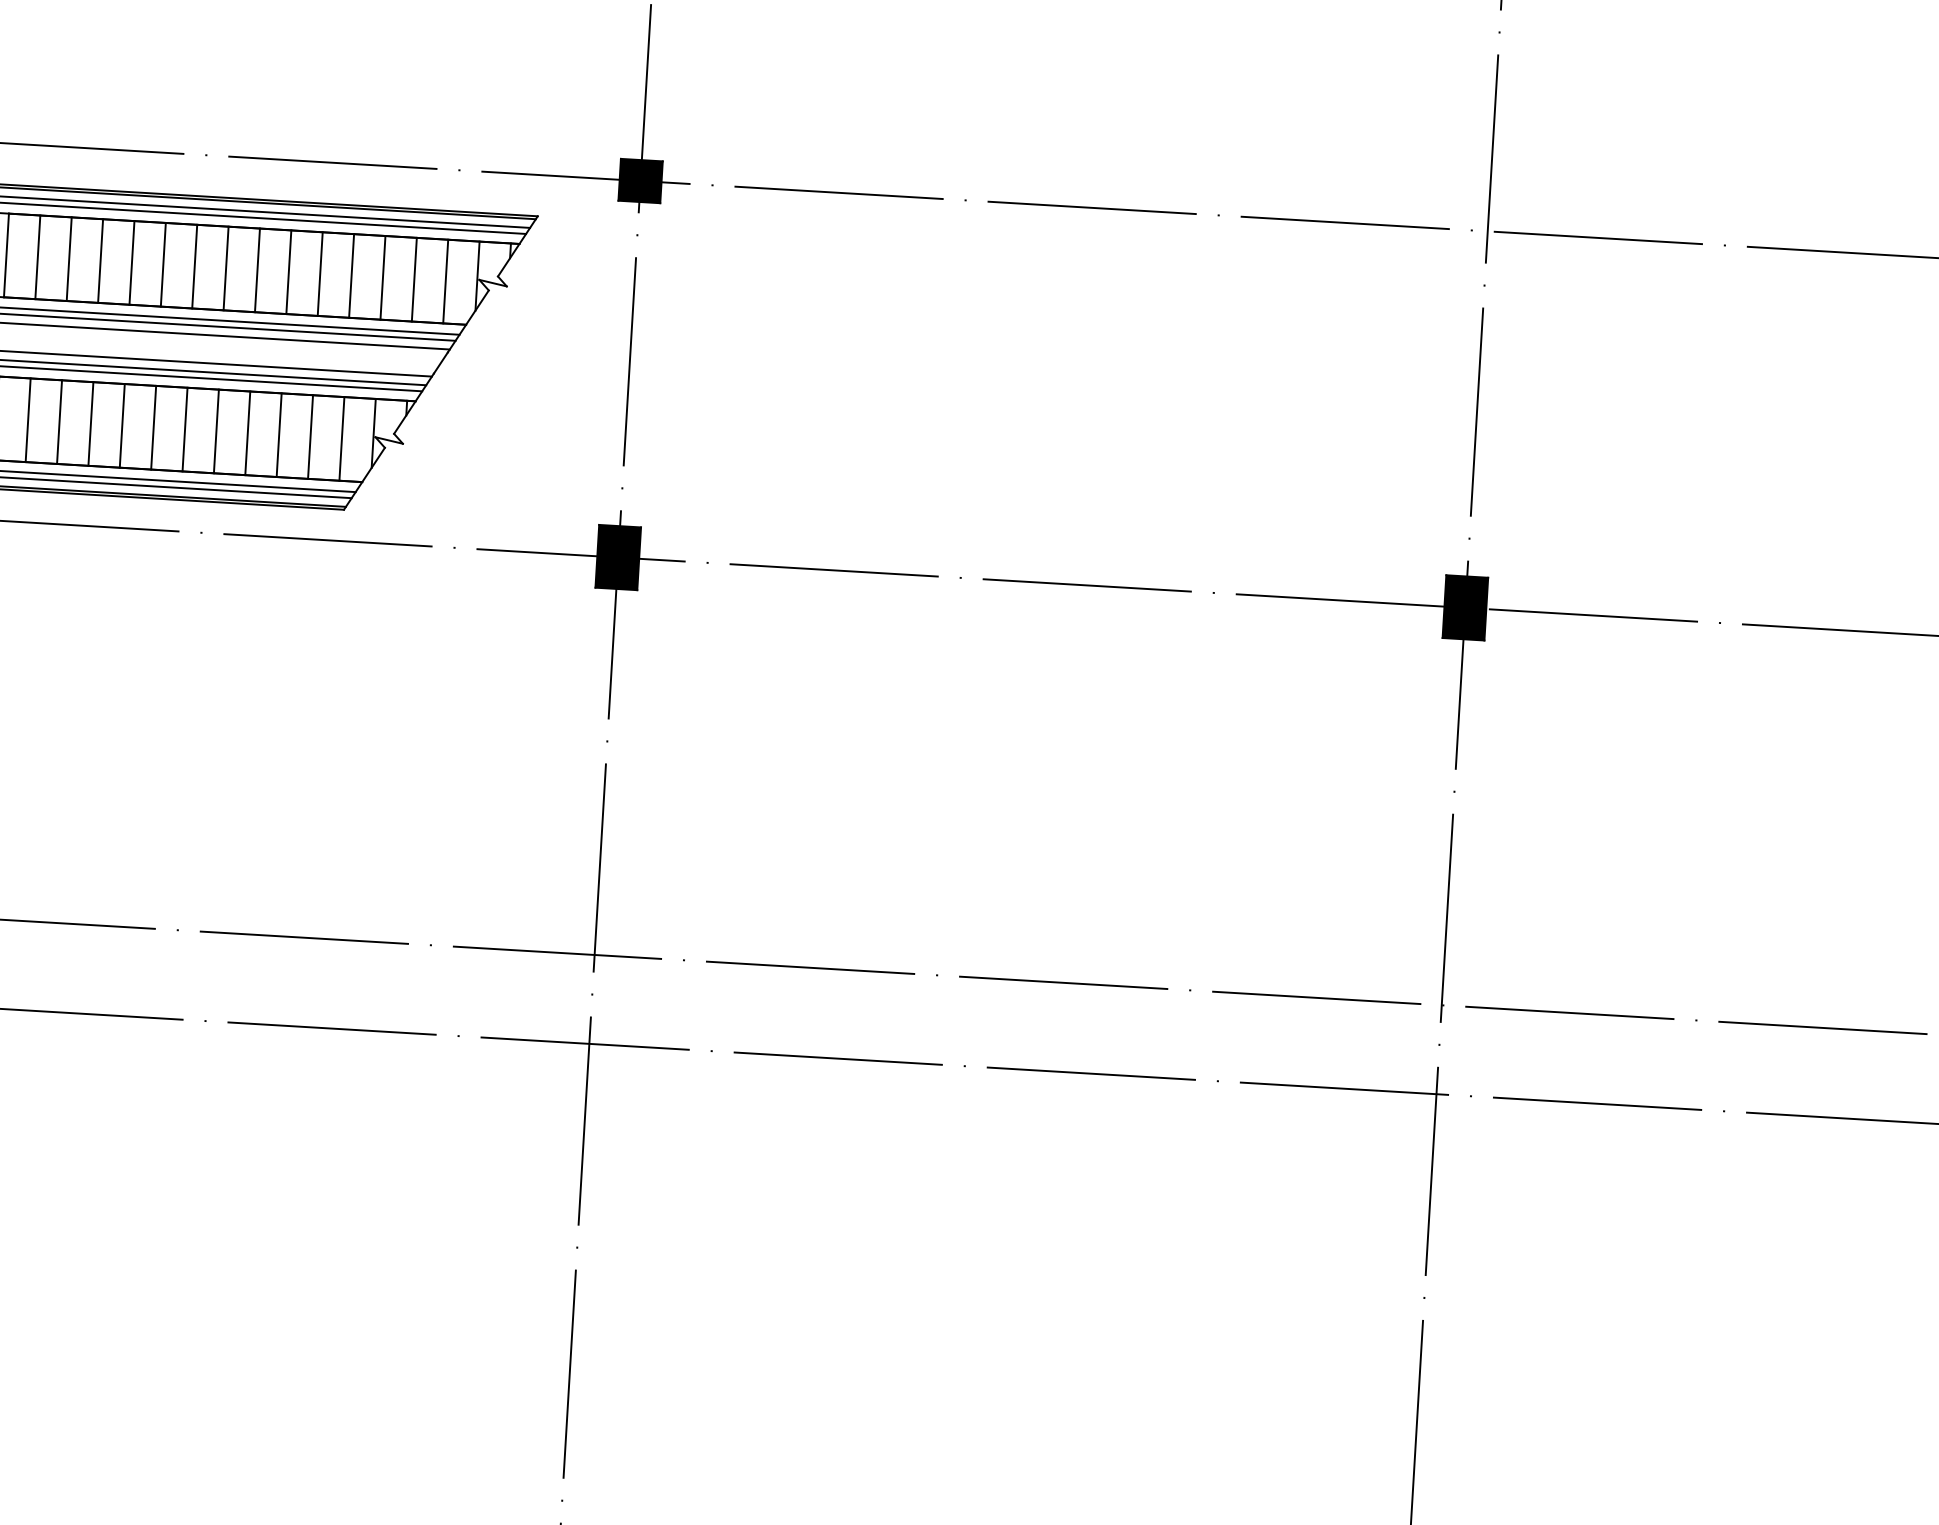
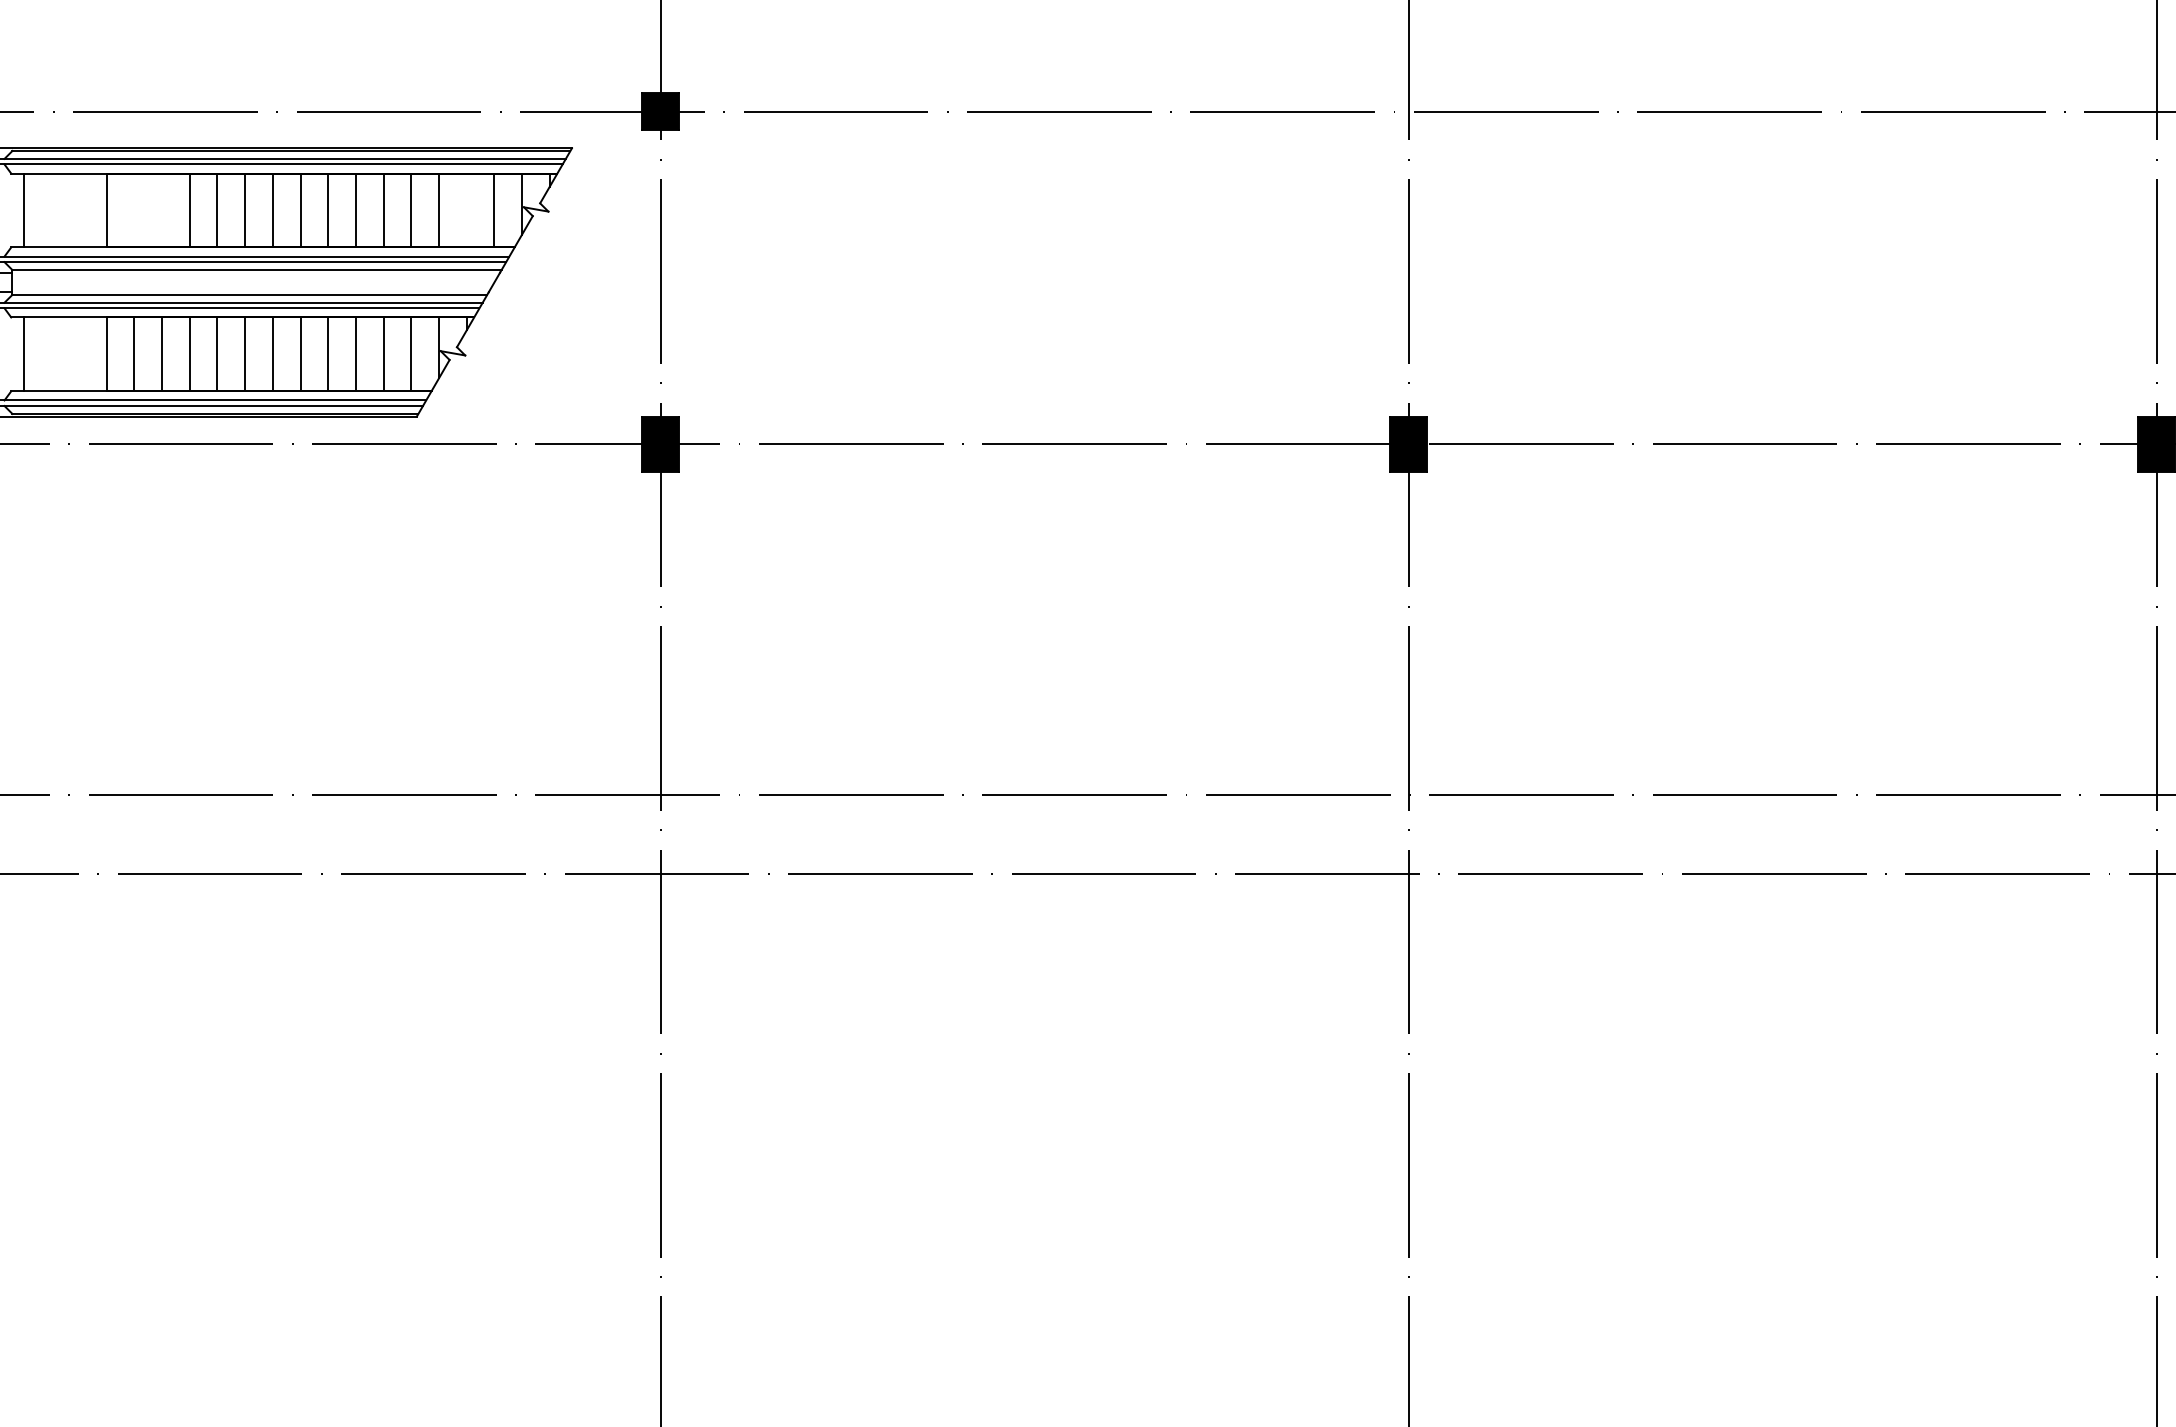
line: (38, 257) -> (134, 210), removed
line: (69, 259) -> (162, 210), removed
line: (414, 279) -> (466, 210), removed

